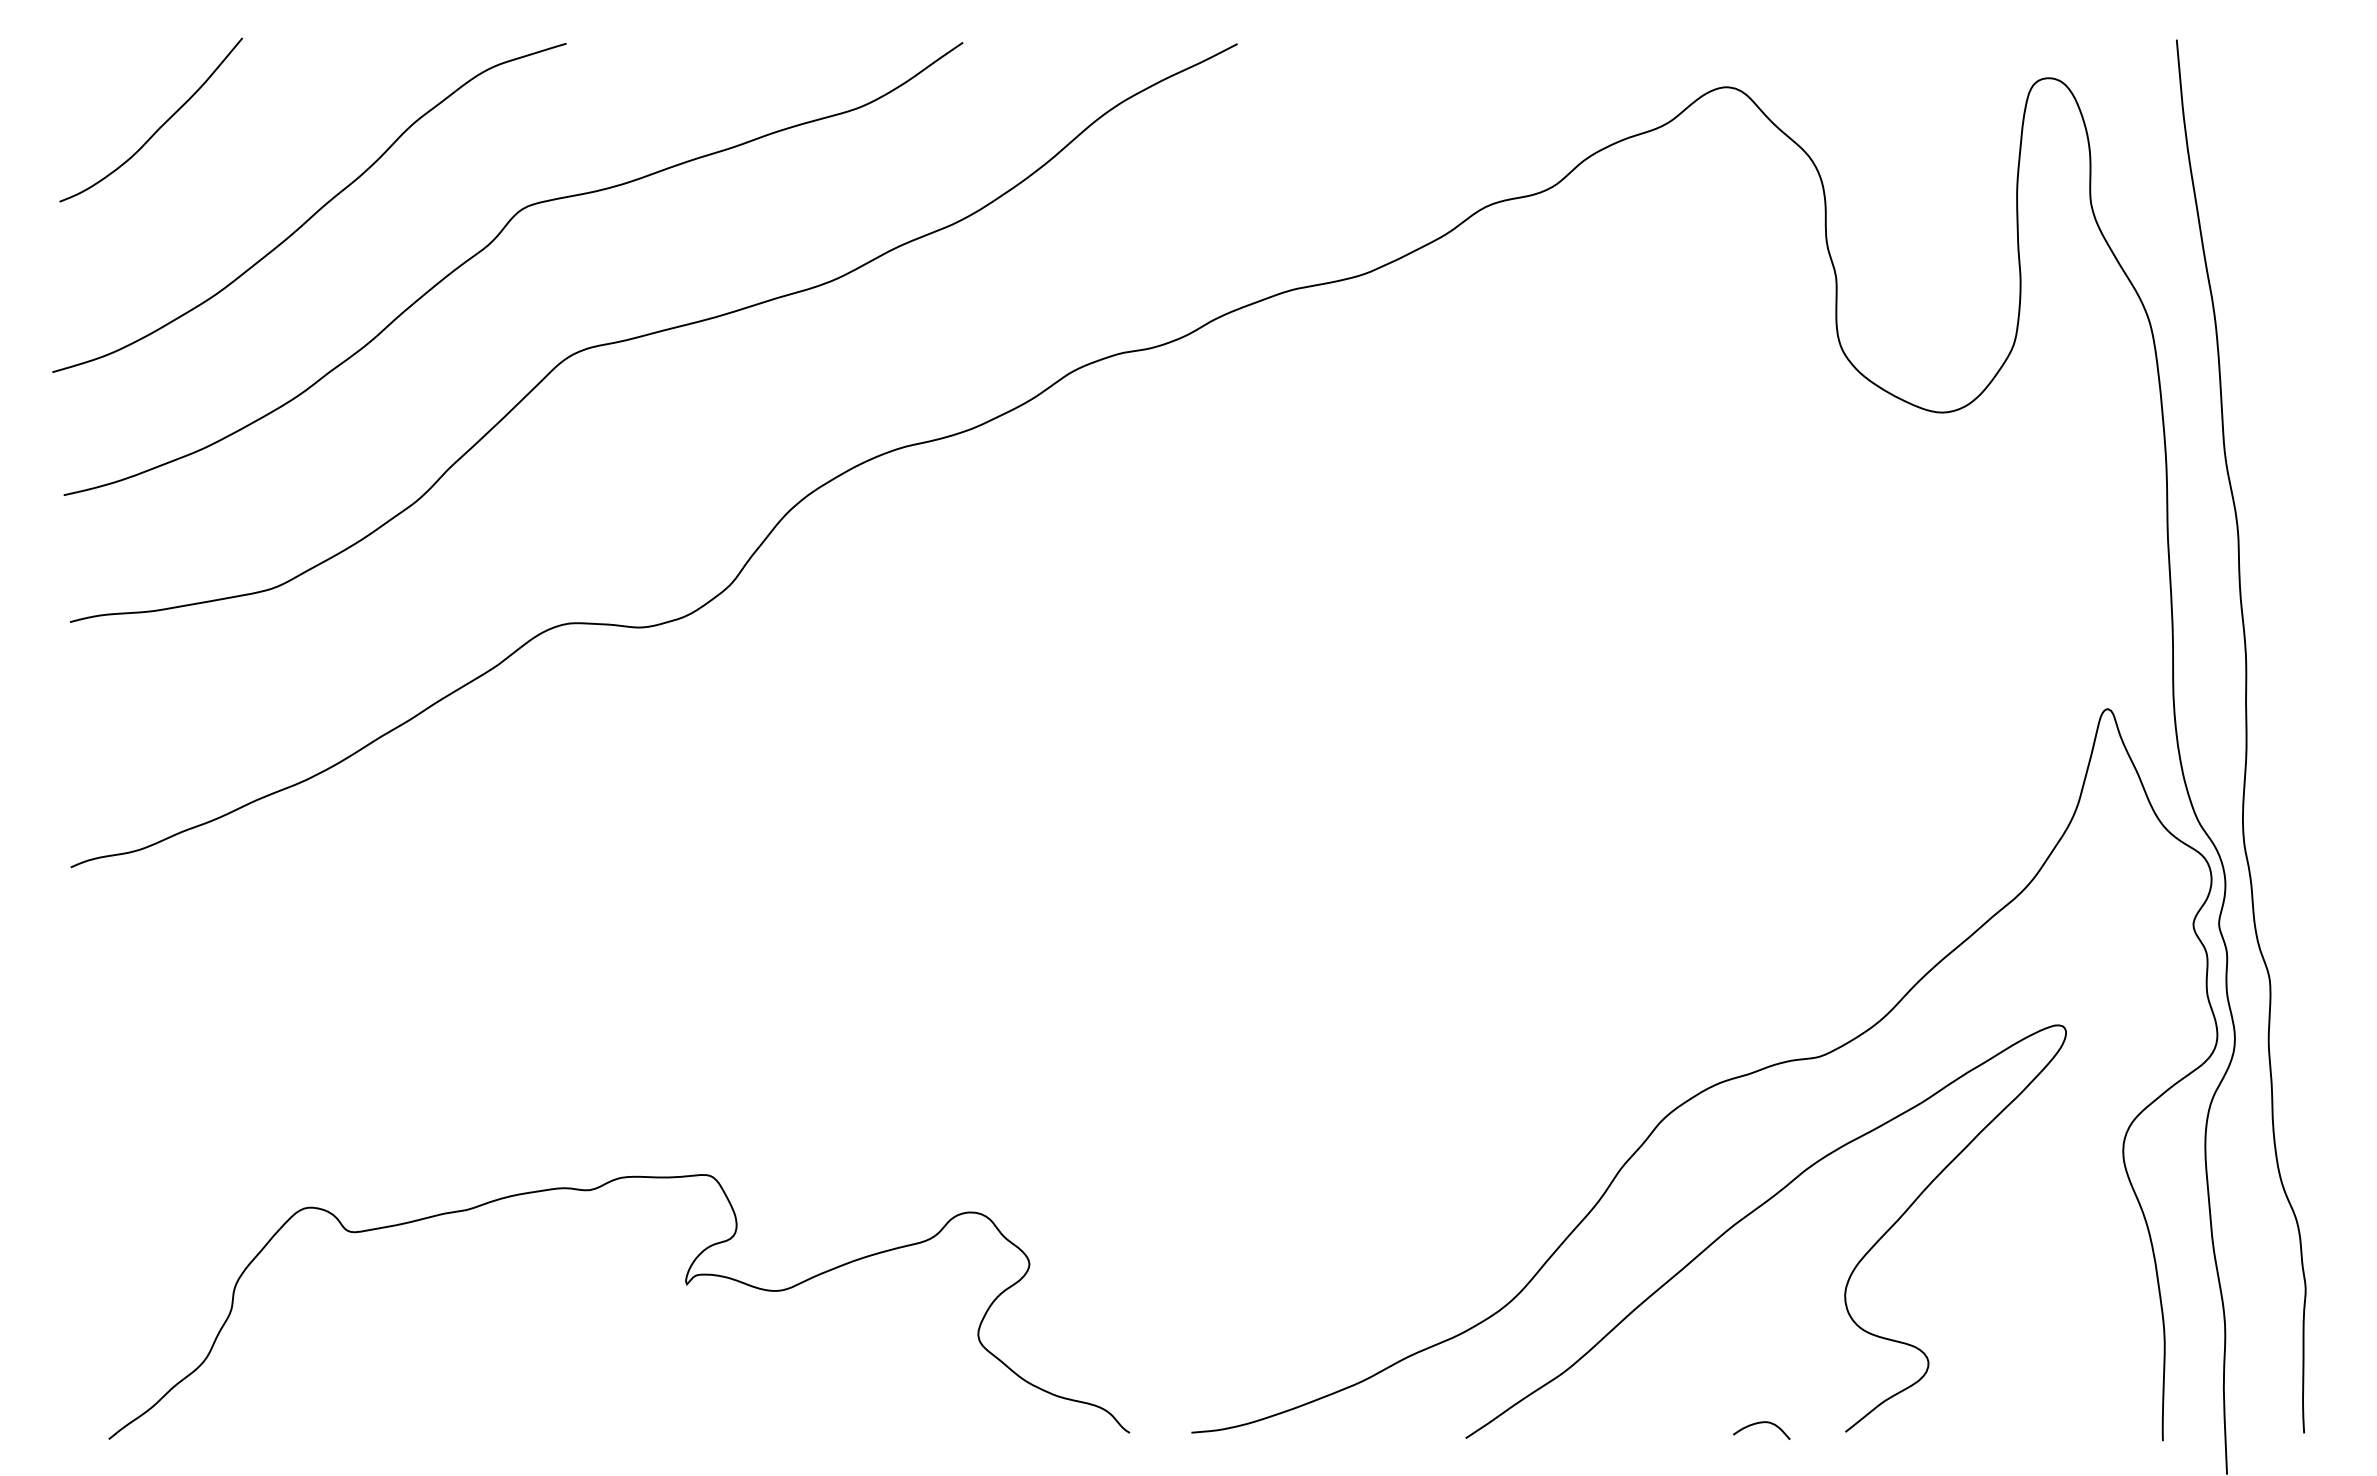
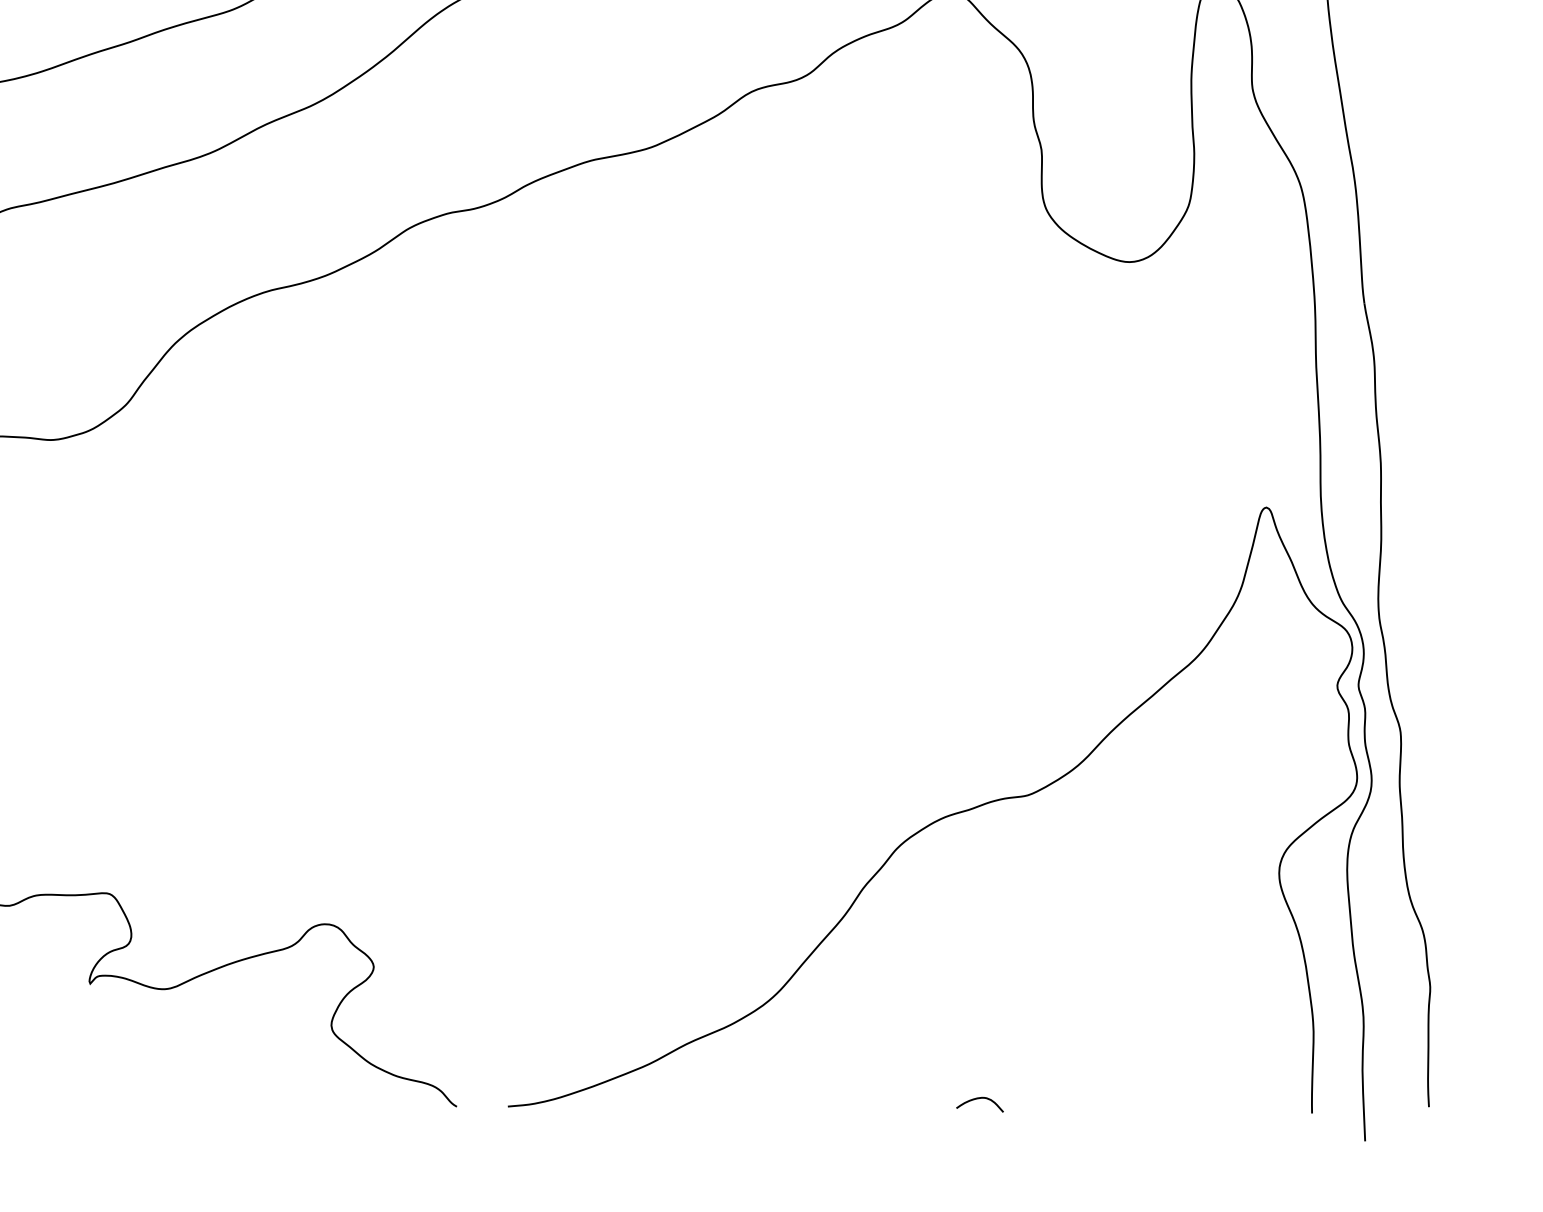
curve: (1753, 1212) -> (973, 924), removed

